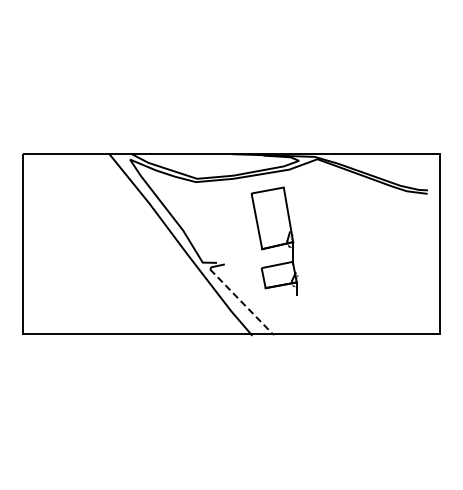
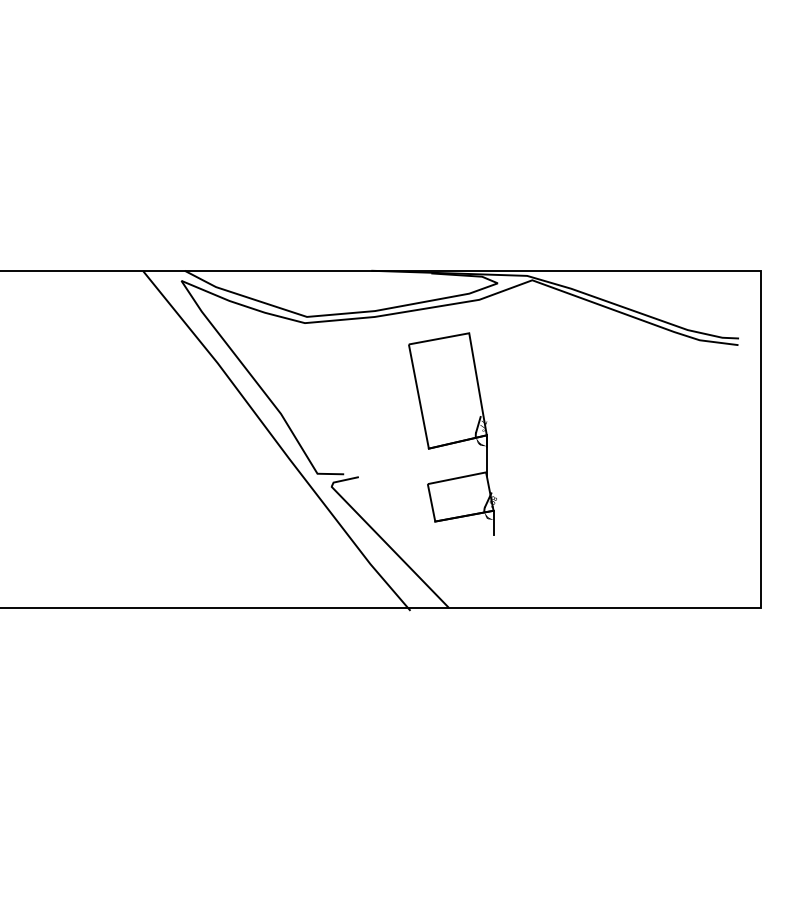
line: (241, 302) -> (390, 548), dashed -> solid

